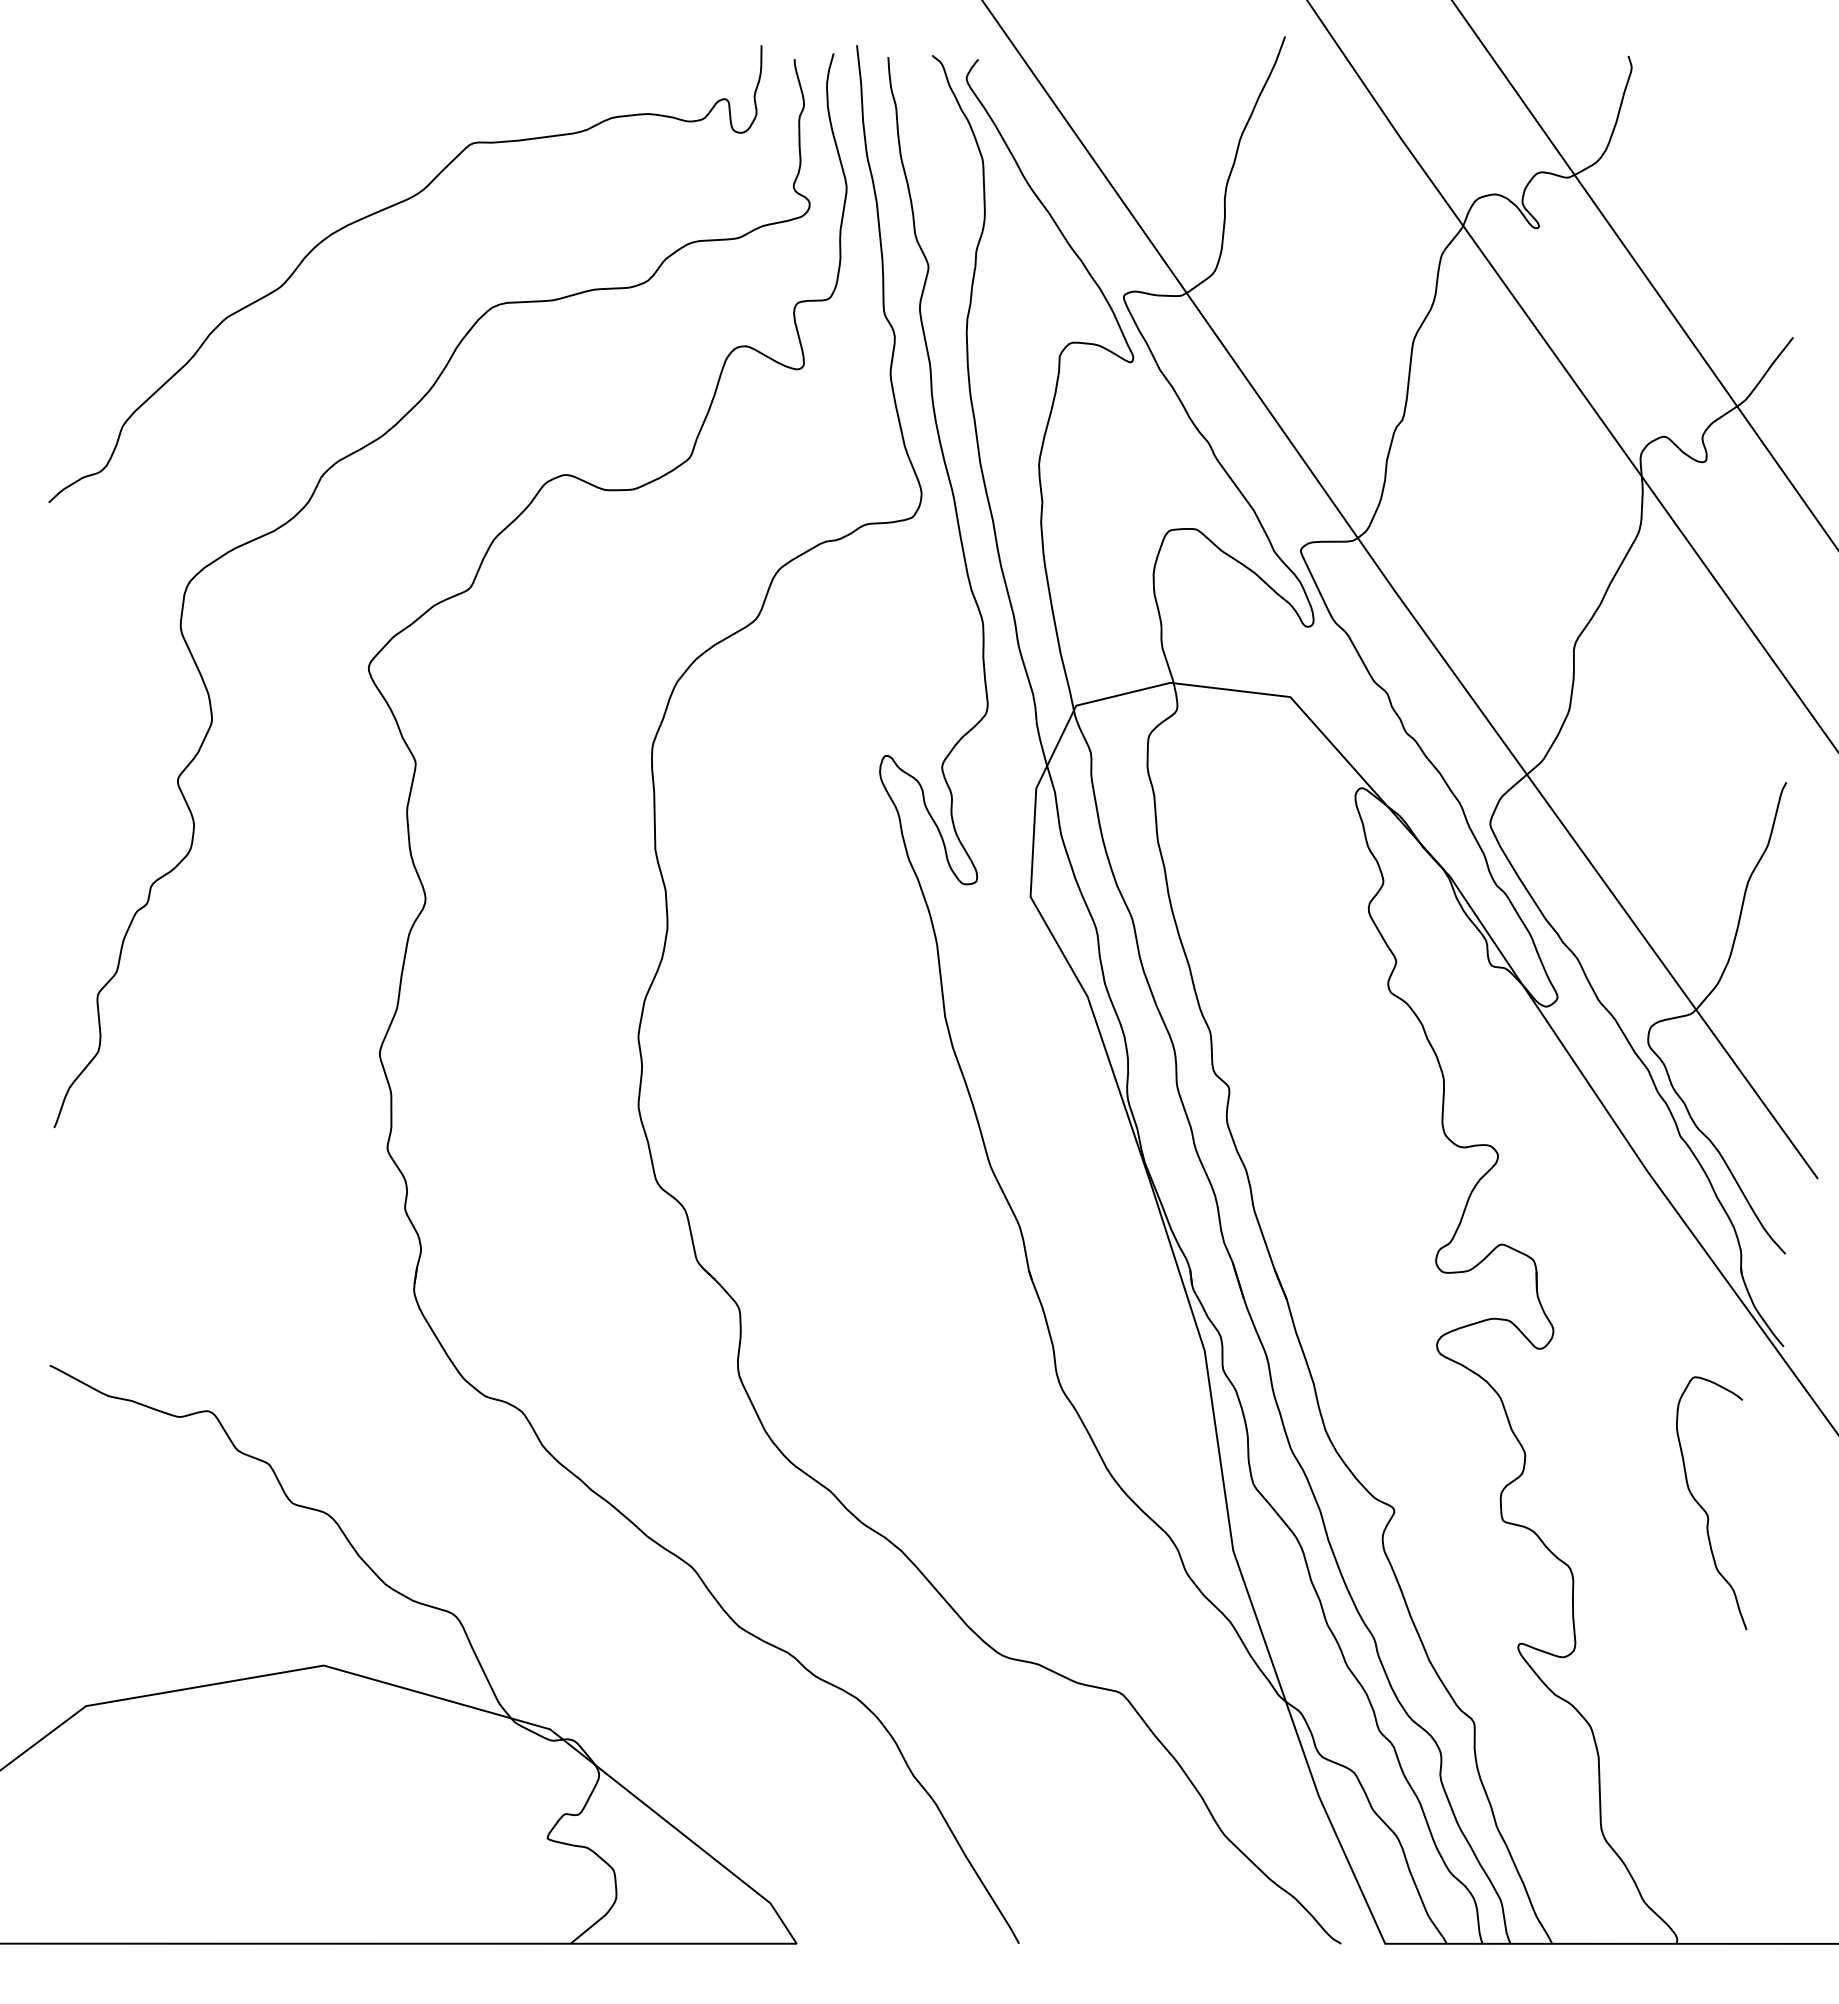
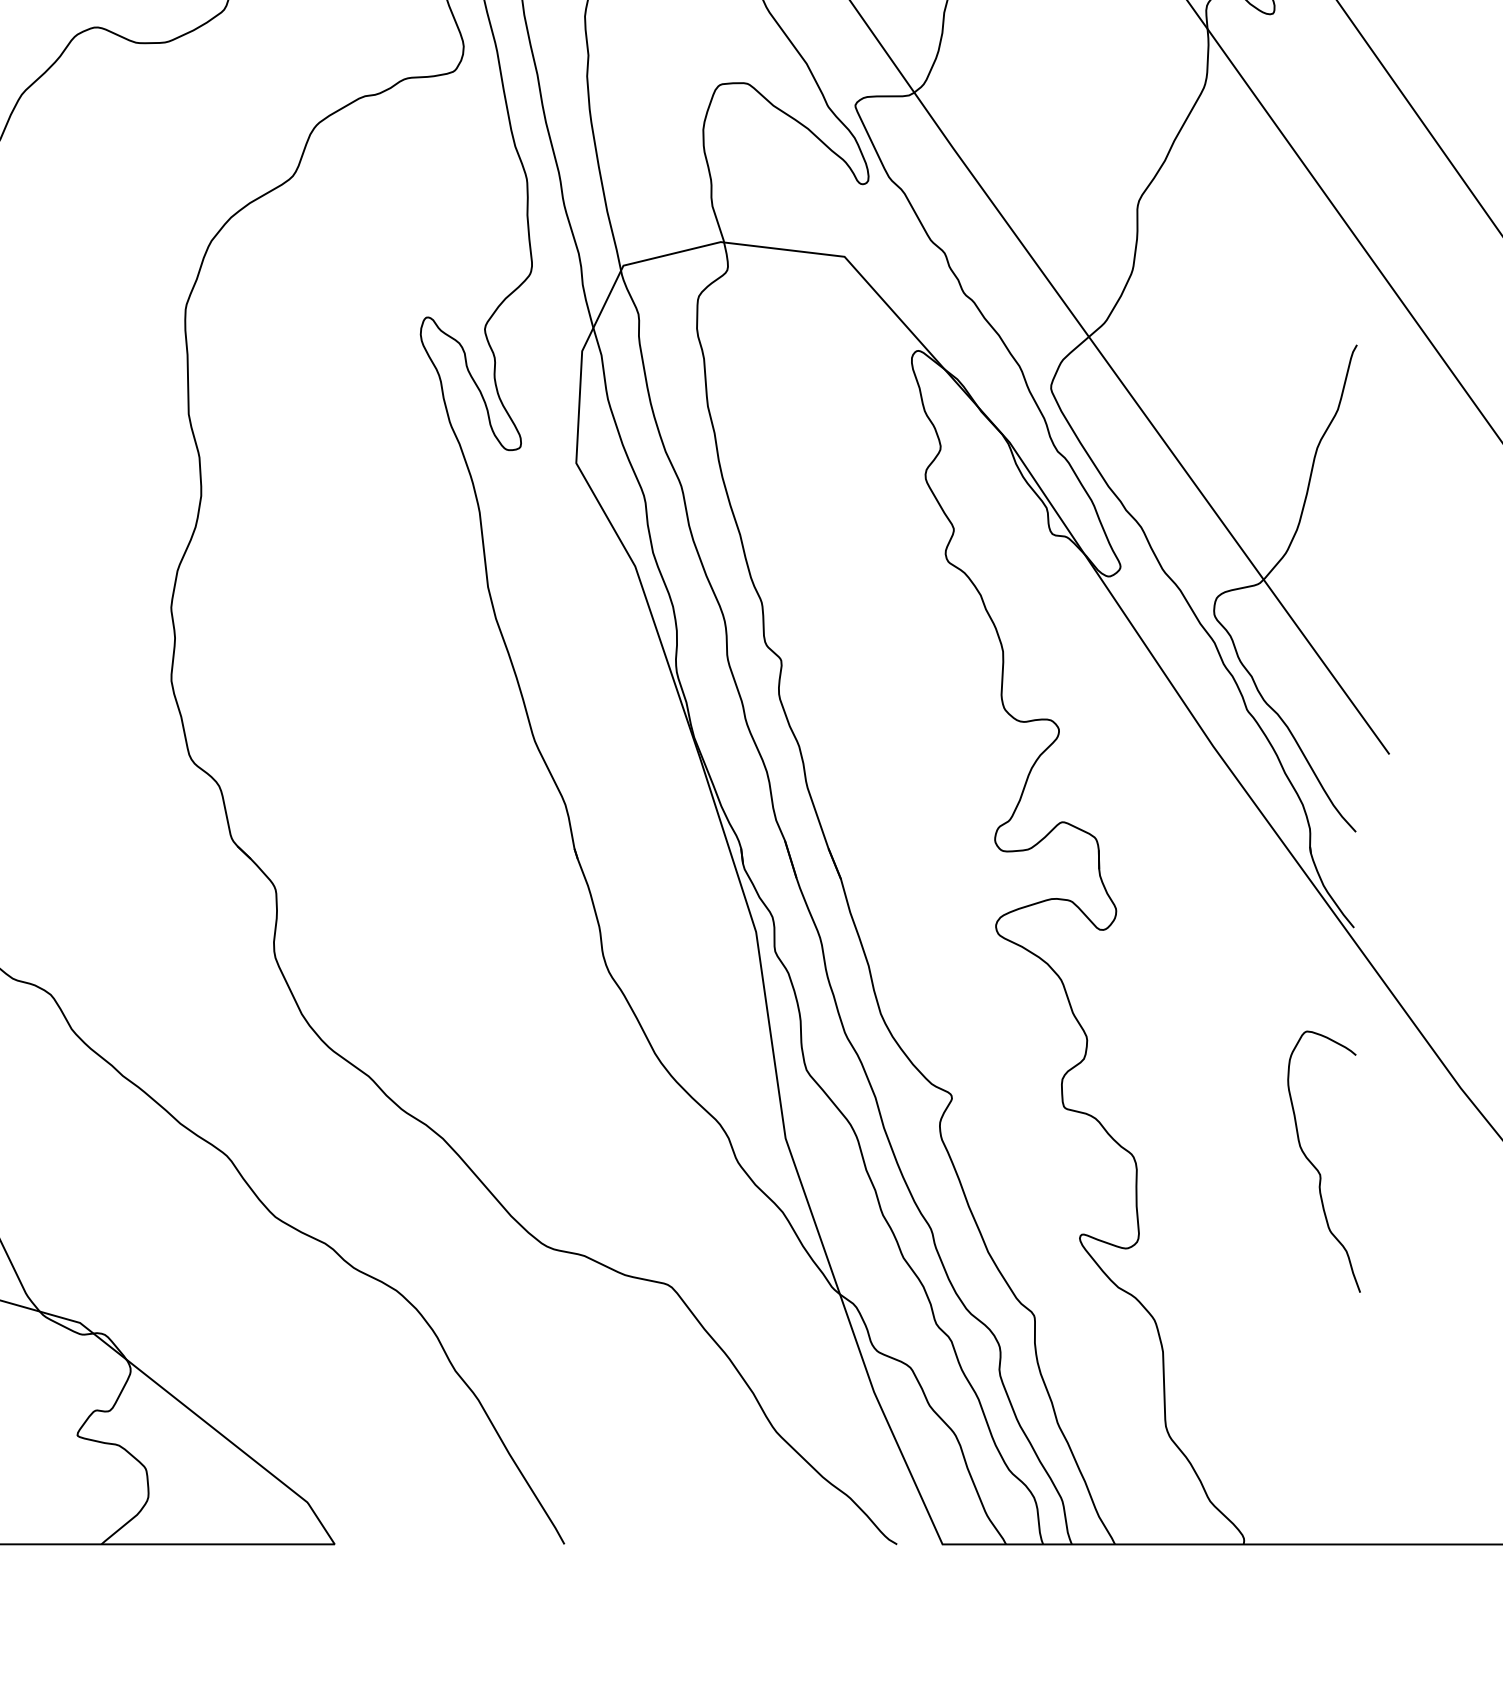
curve: (1704, 1509) -> (1316, 1168), moved

